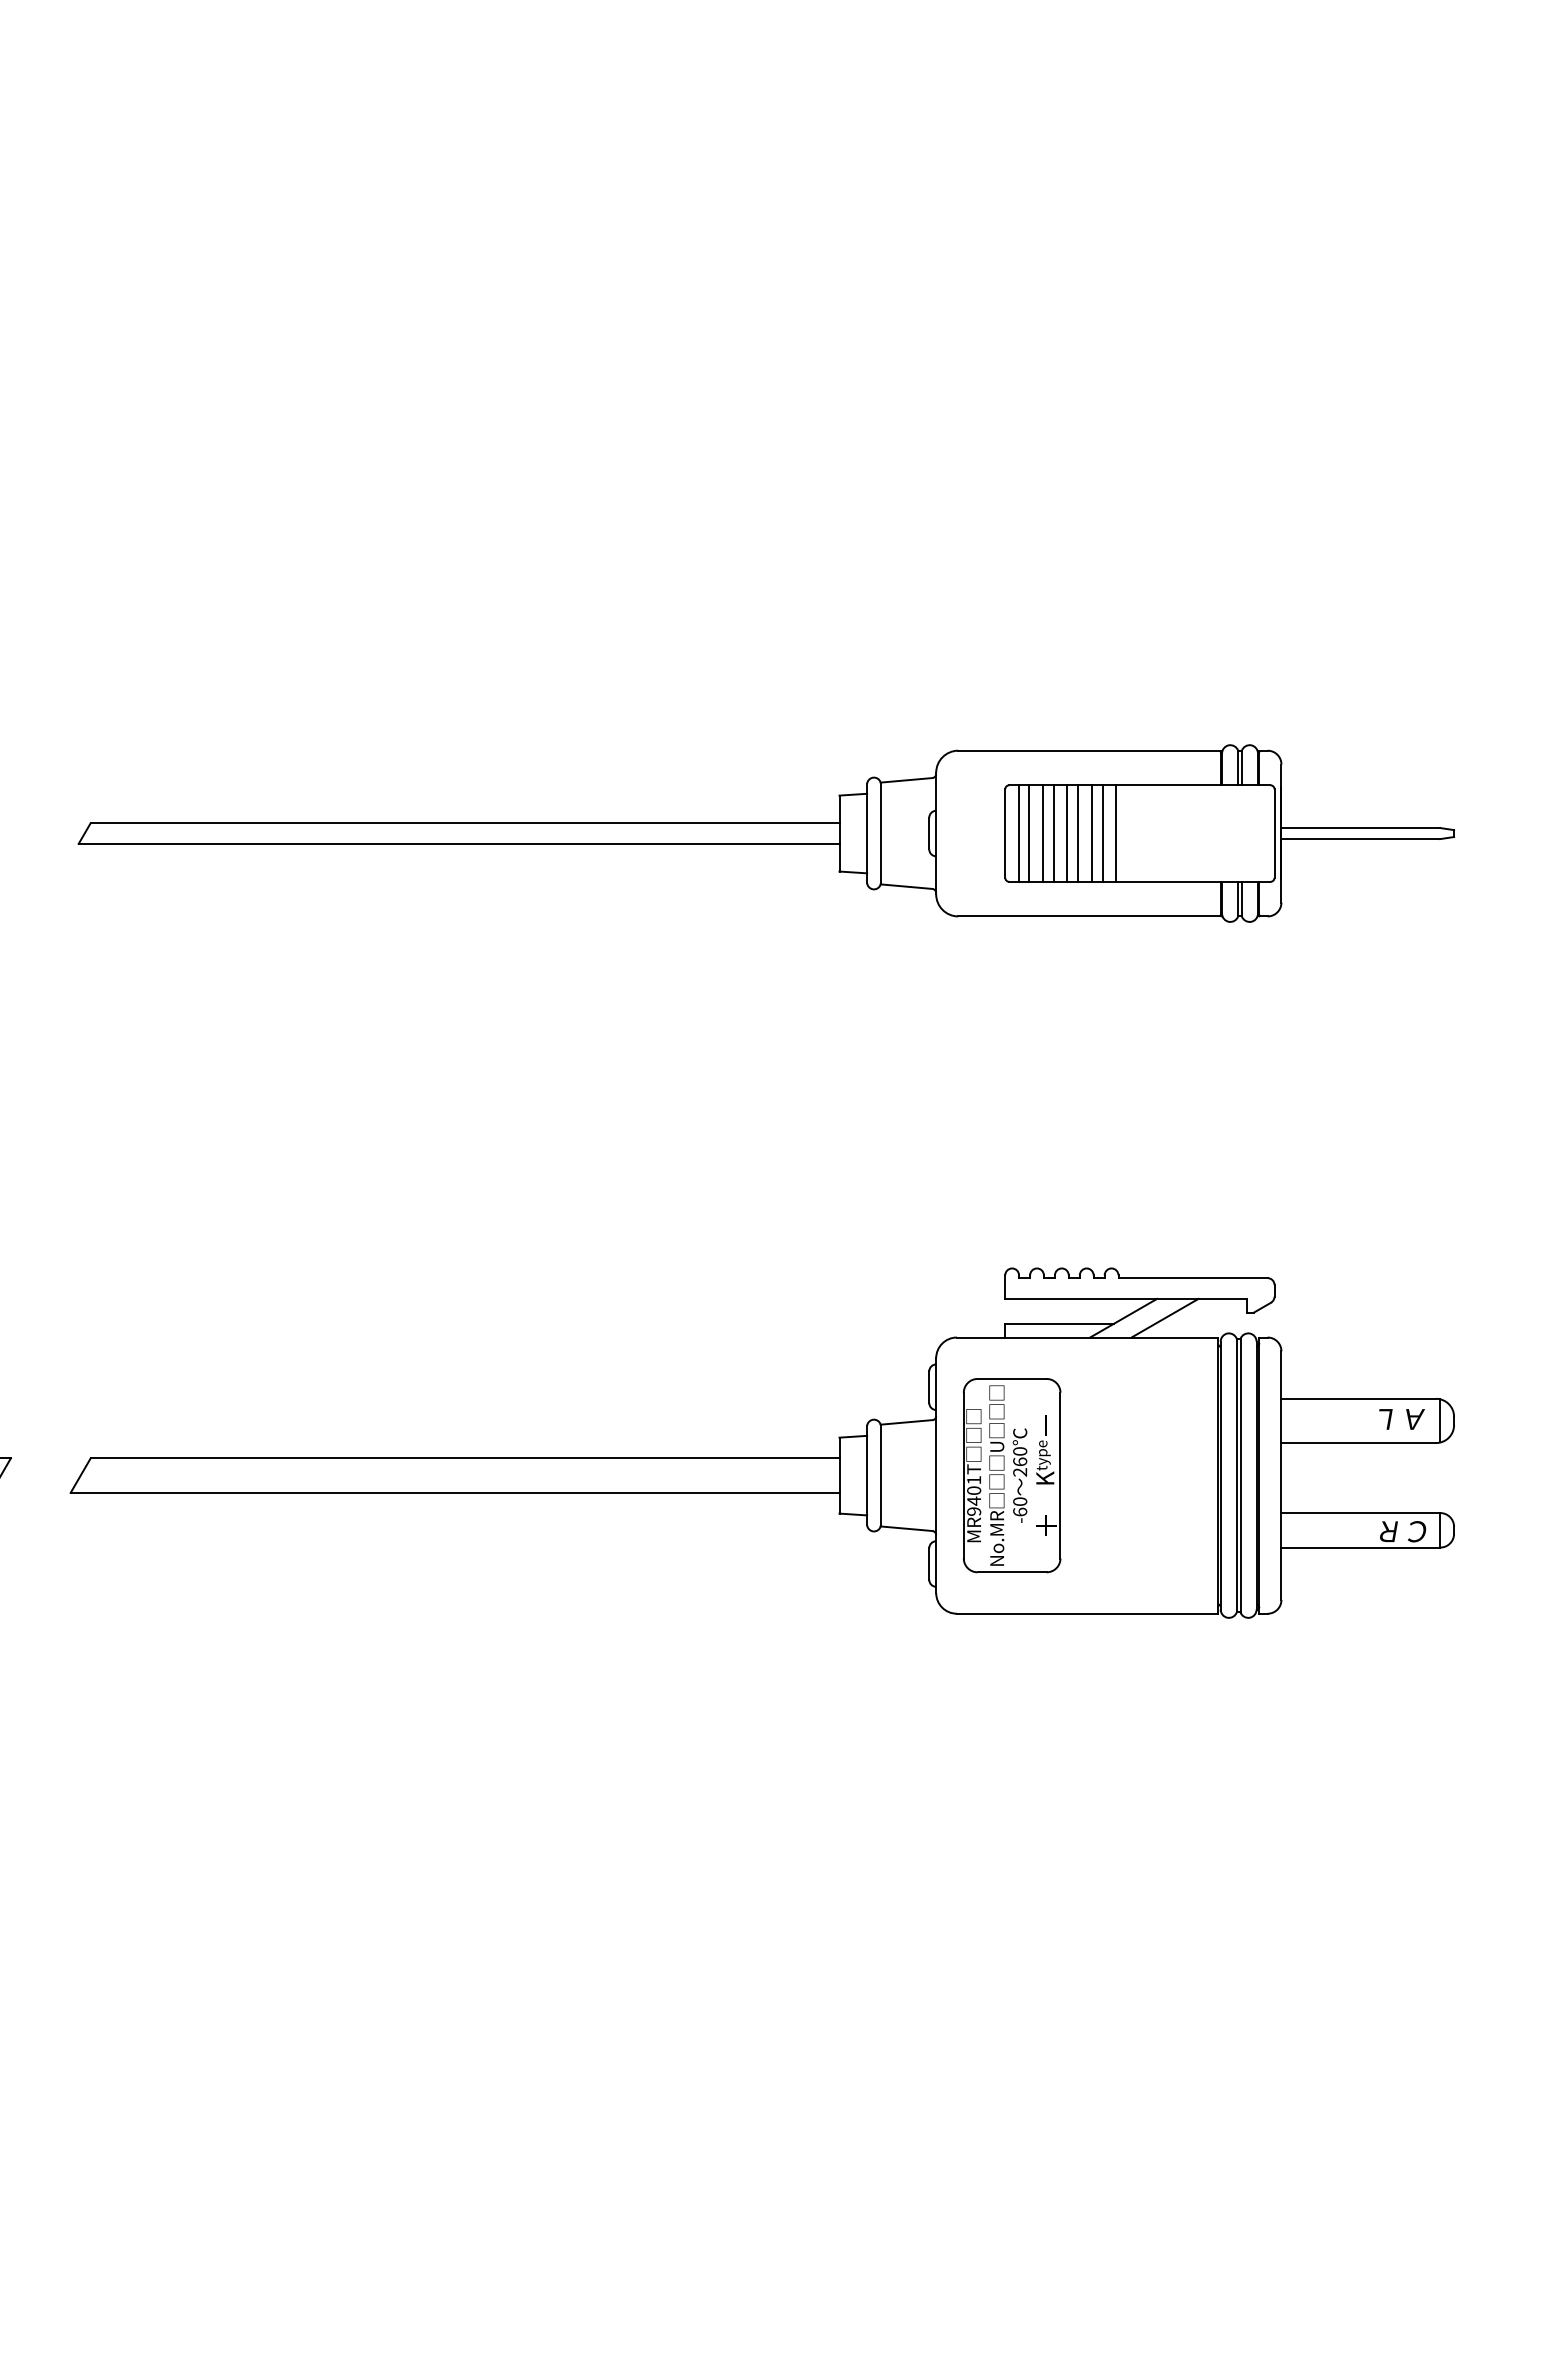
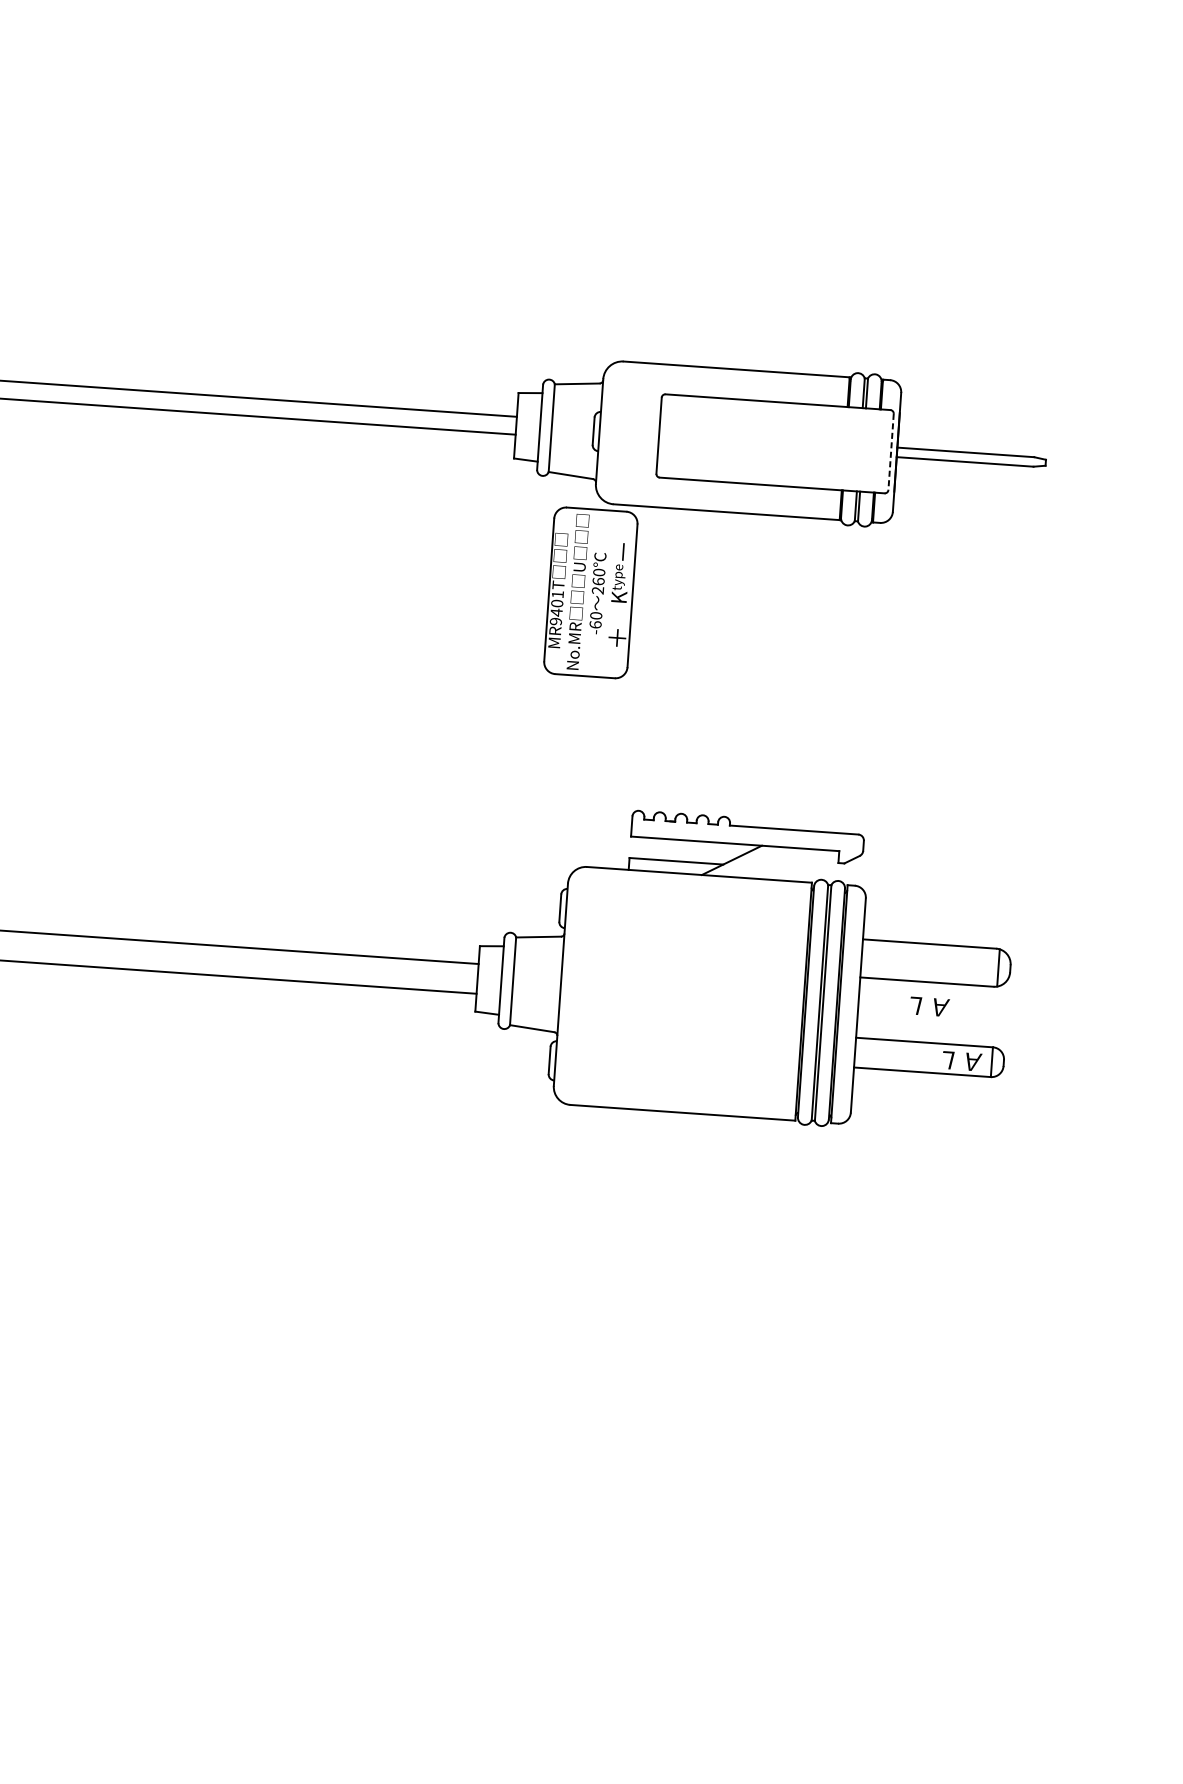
line: (1019, 833) -> (671, 436), removed
line: (1029, 833) -> (679, 437), removed
line: (1043, 833) -> (692, 437), removed
line: (1053, 833) -> (700, 438), removed
line: (1067, 833) -> (712, 439), removed
line: (1077, 833) -> (721, 440), removed
line: (1091, 833) -> (733, 440), removed
line: (1102, 833) -> (742, 441), removed
line: (1116, 833) -> (754, 442), removed
line: (1274, 834) -> (891, 452), solid -> dashed
line: (1164, 1317) -> (767, 862), removed
text: (1401, 1419) -> (929, 1006), moved
part: (1012, 1475) -> (591, 592), moved
text: (1404, 1531) -> (961, 1061), ＣＲ -> ＡＬ

